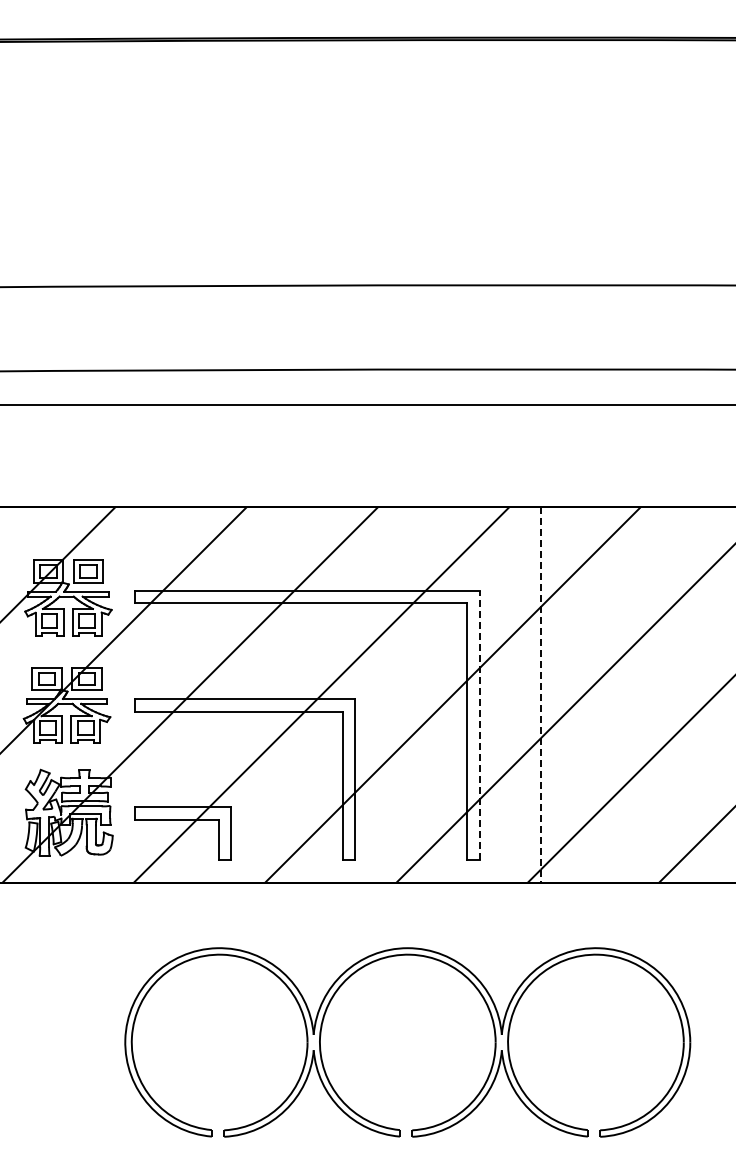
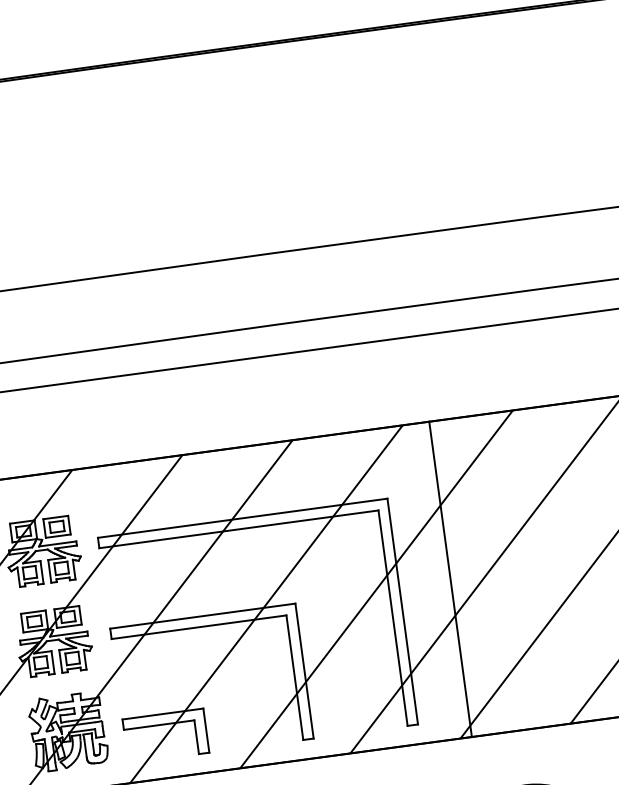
line: (540, 695) -> (450, 579), dashed -> solid
line: (479, 725) -> (402, 611), dashed -> solid

